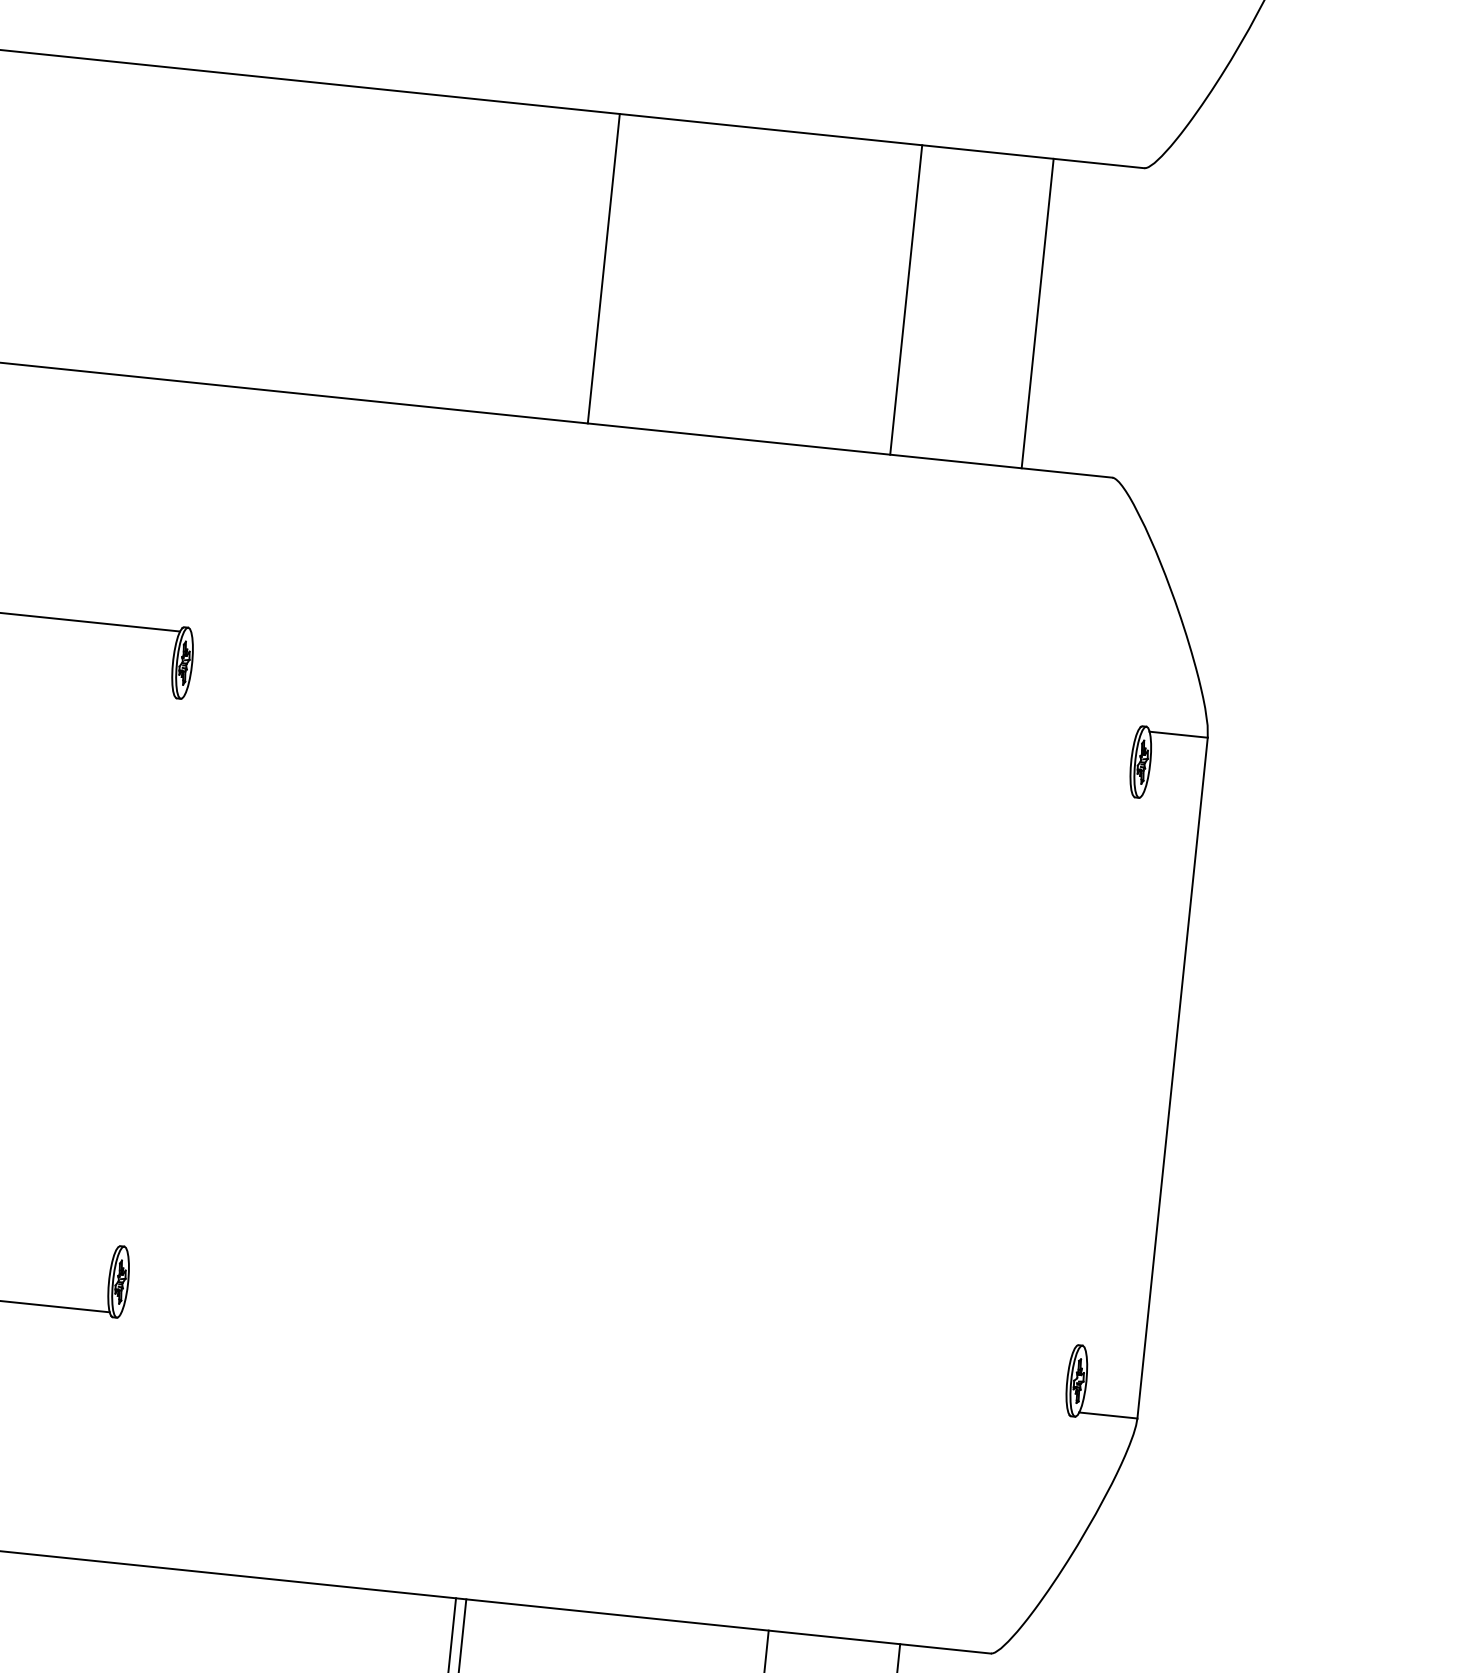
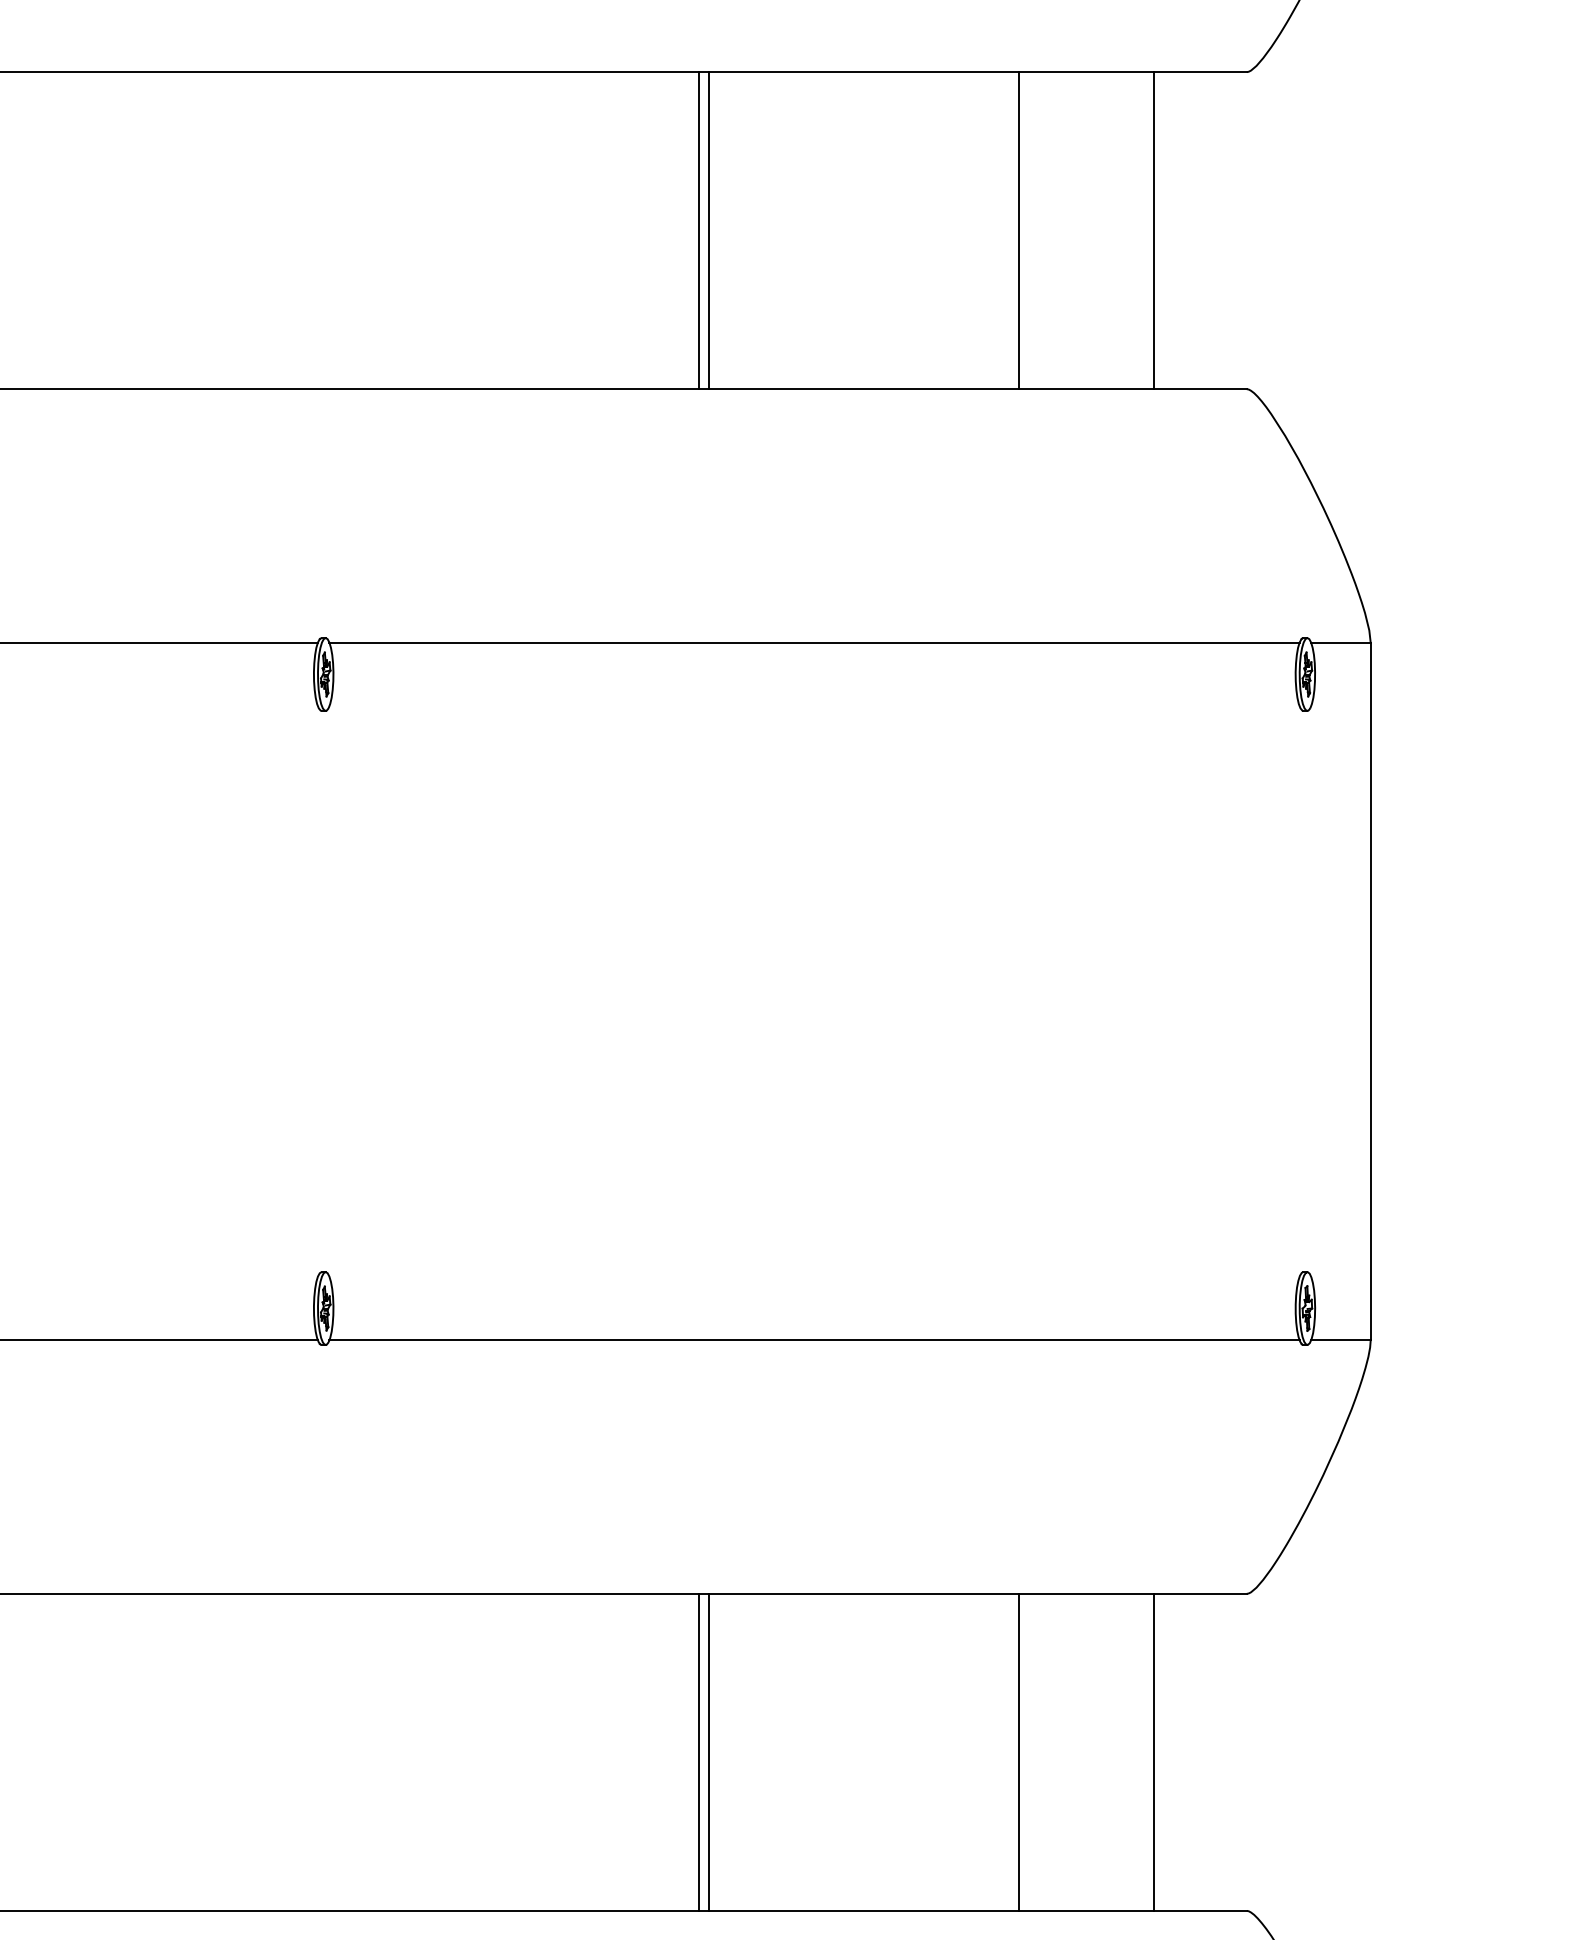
line: (593, 267) -> (698, 230), added
line: (664, 681) -> (814, 642), added
line: (594, 1362) -> (814, 1340), added

